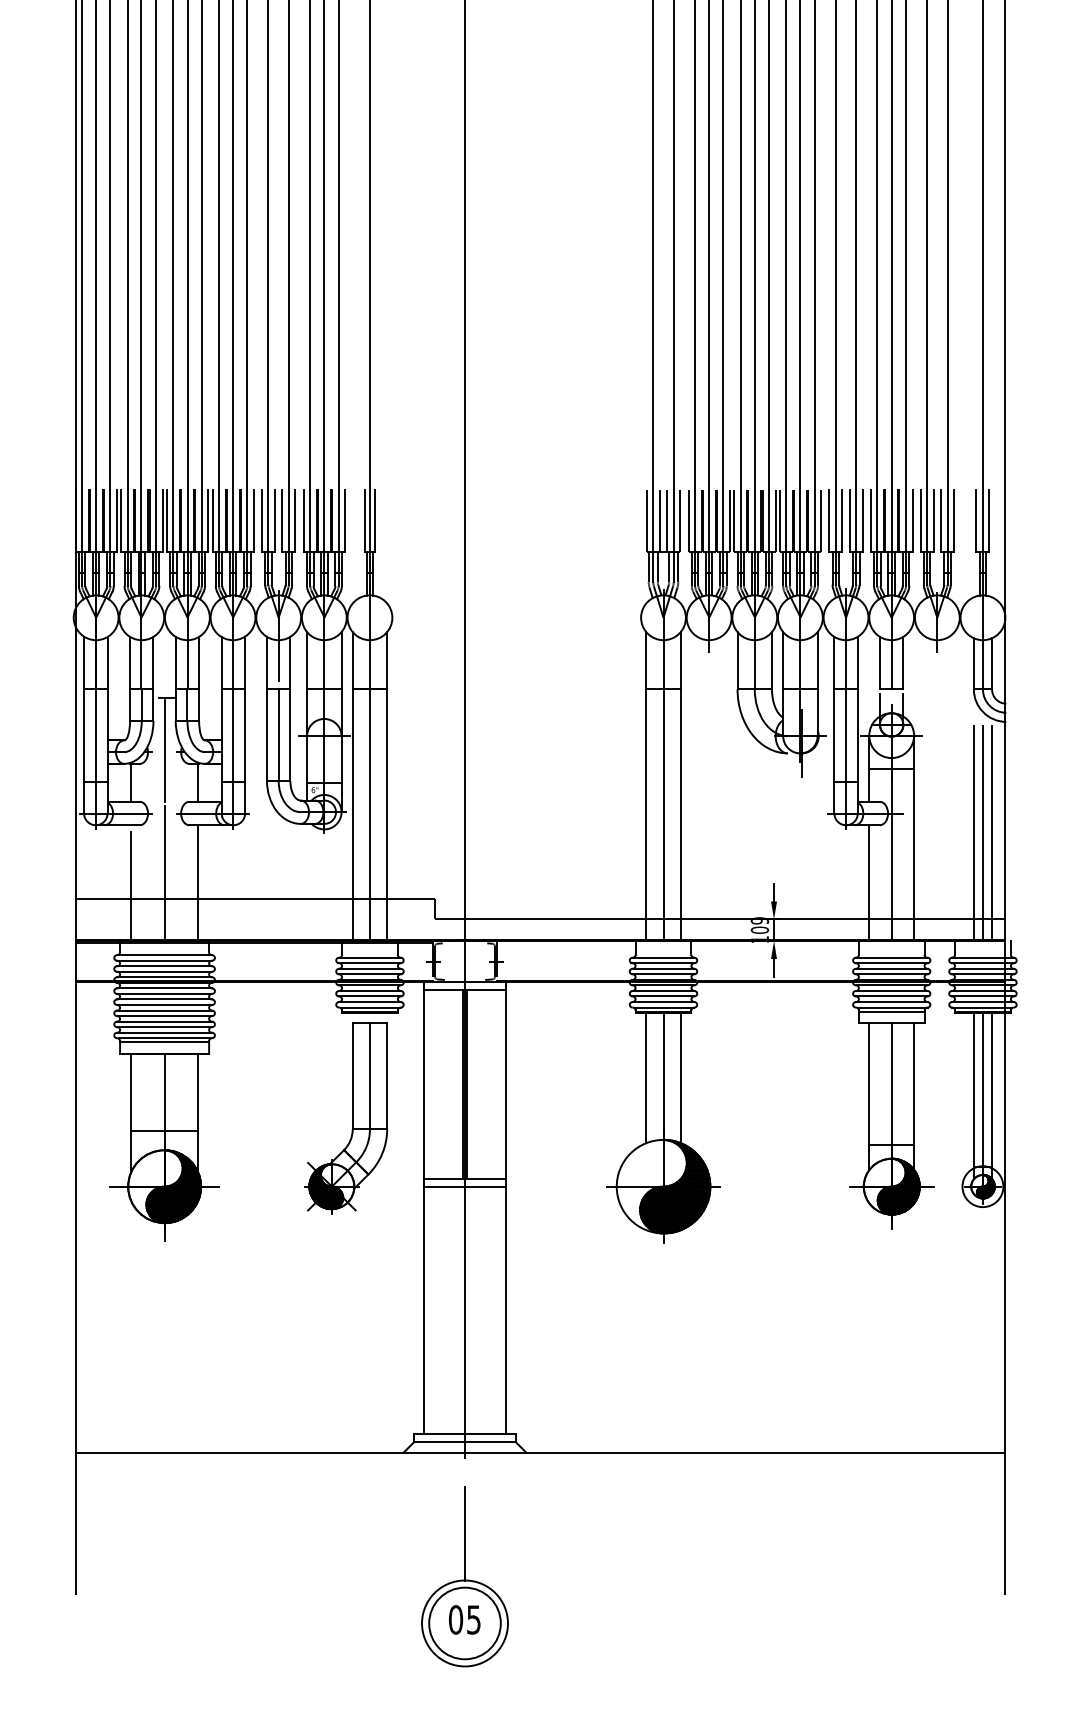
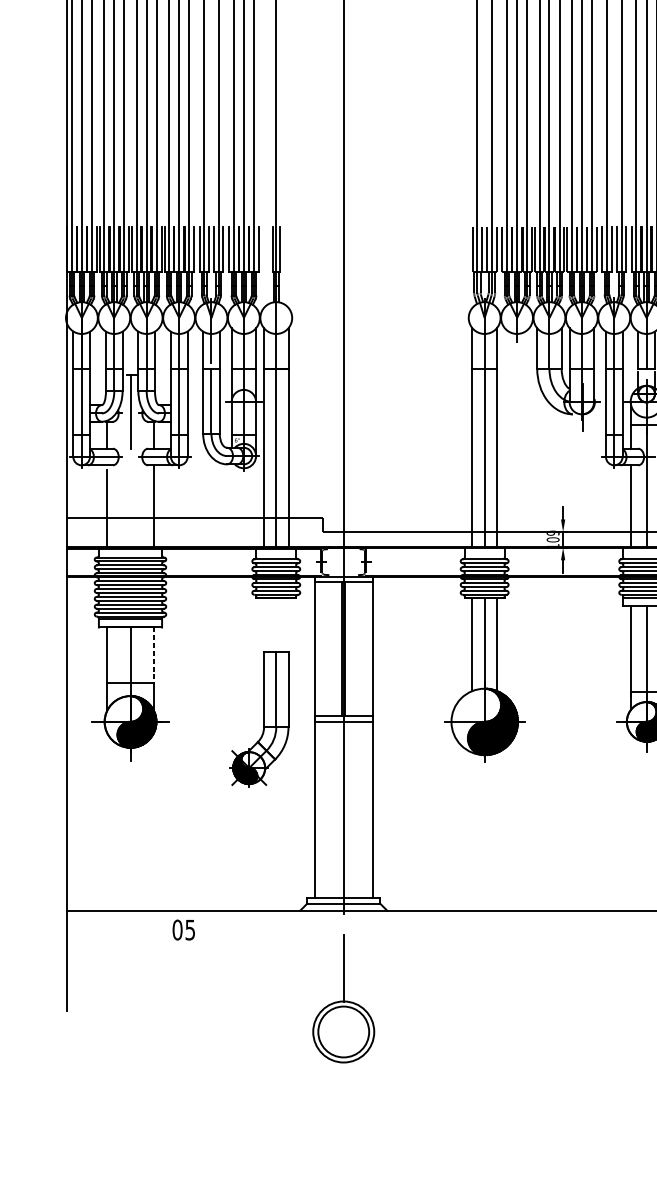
line: (164, 873) -> (130, 499), removed
line: (197, 1092) -> (153, 655), solid -> dashed
part: (346, 1118) -> (259, 719), moved
text: (464, 1619) -> (183, 929), moved

